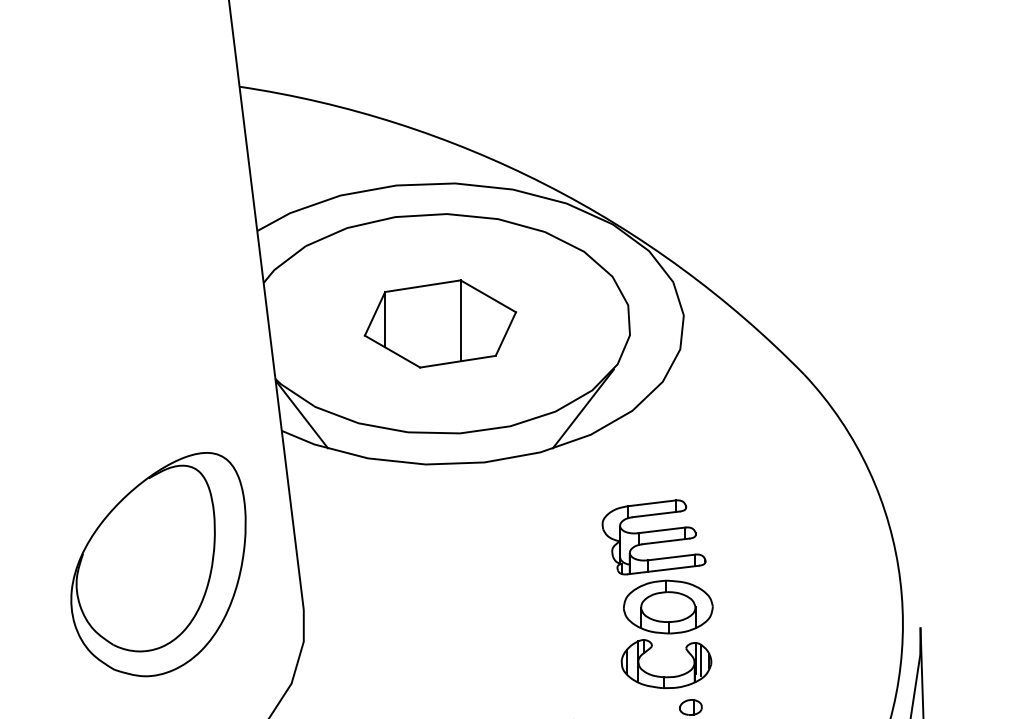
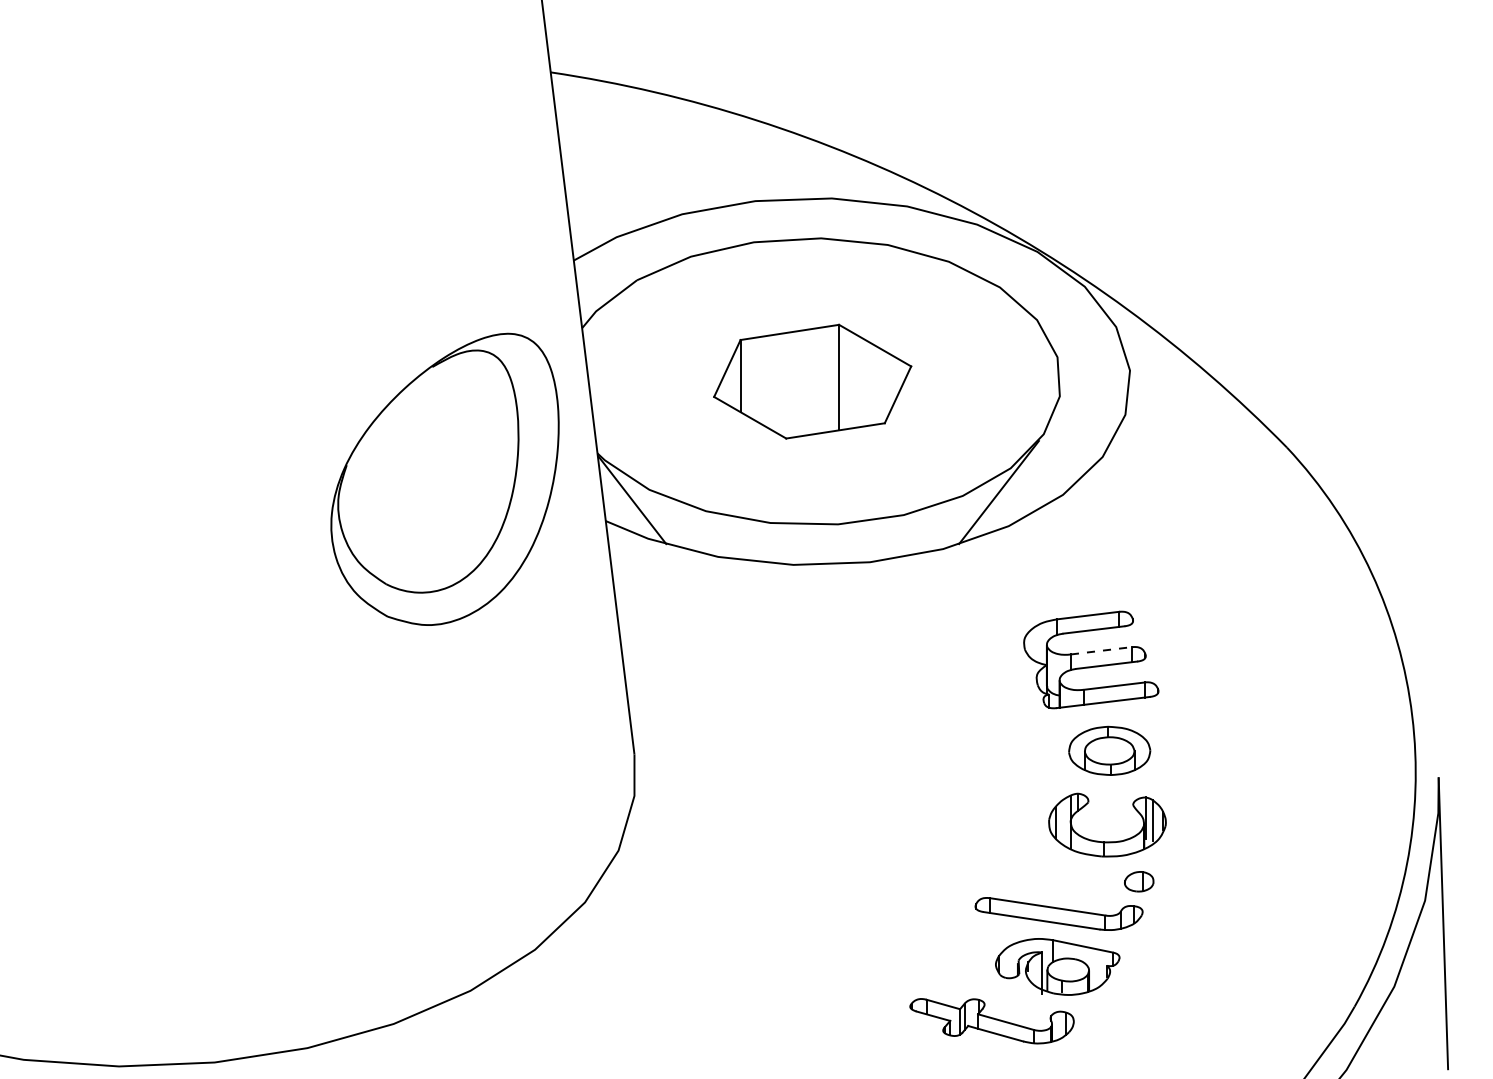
line: (661, 530) -> (1101, 650), solid -> dashed
part: (158, 563) -> (444, 478), moved
part: (668, 606) -> (1109, 750), size x0.7

